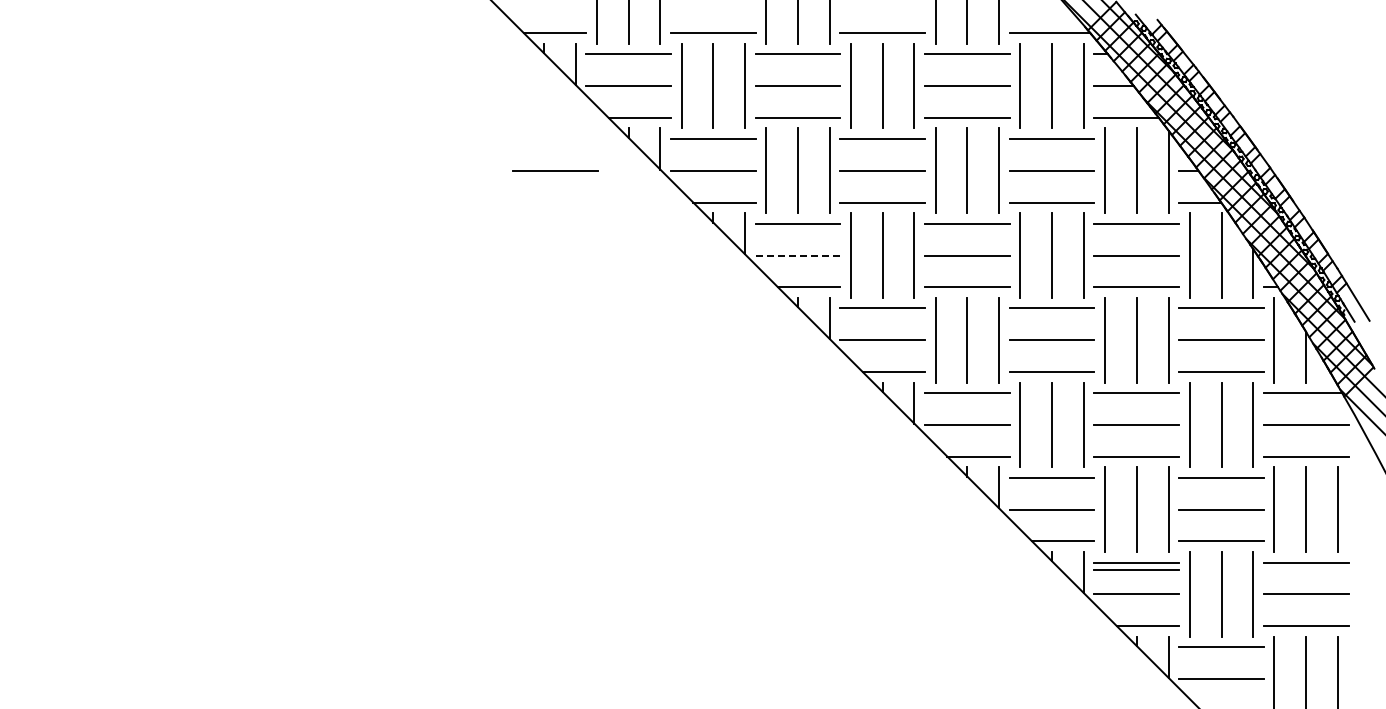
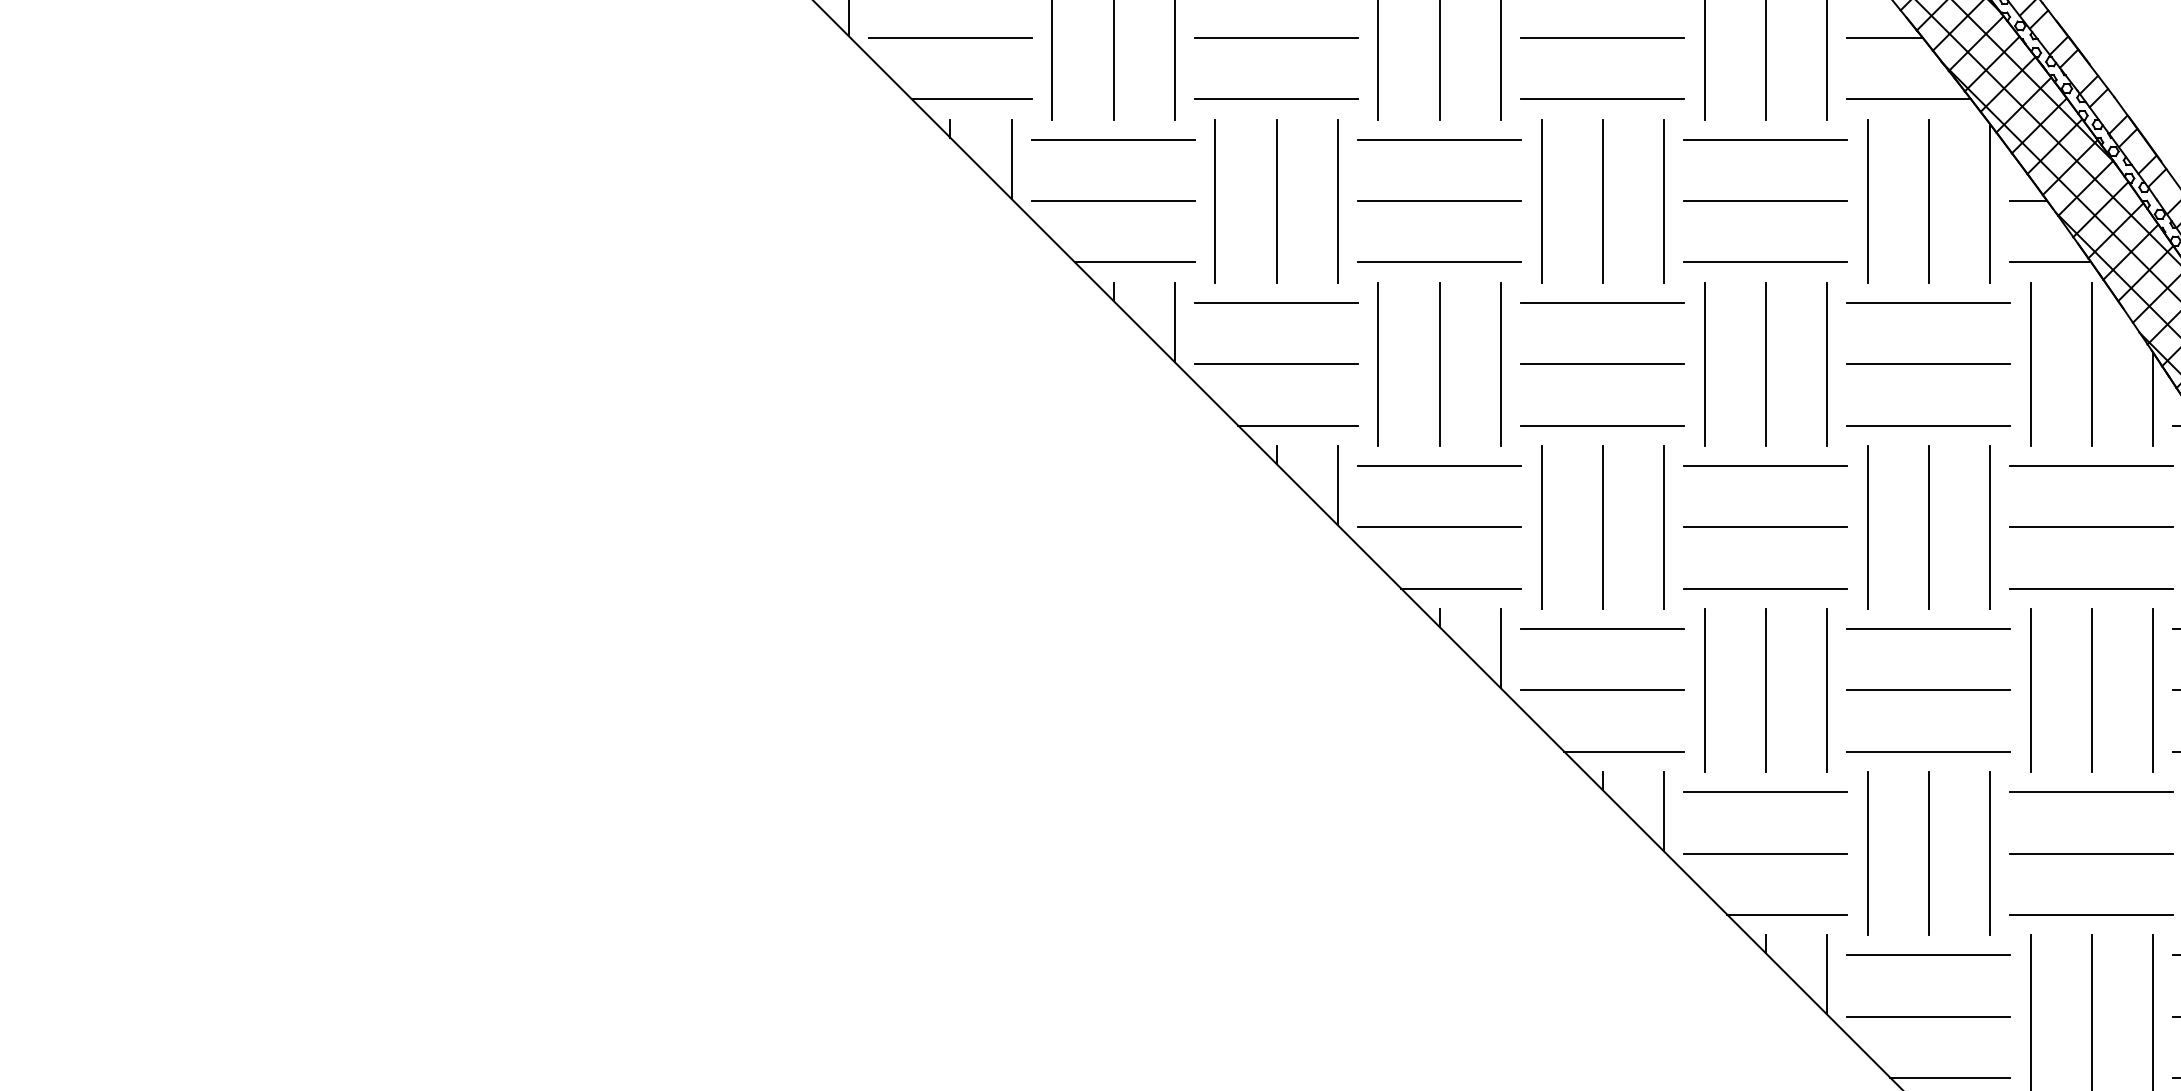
line: (555, 170) -> (809, 200), removed
line: (798, 255) -> (1277, 364), dashed -> solid
line: (1136, 569) -> (1928, 968), removed

